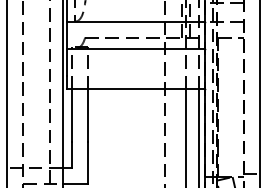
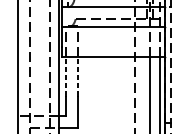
line: (72, 115) -> (66, 76), solid -> dashed
line: (88, 115) -> (78, 76), solid -> dashed

